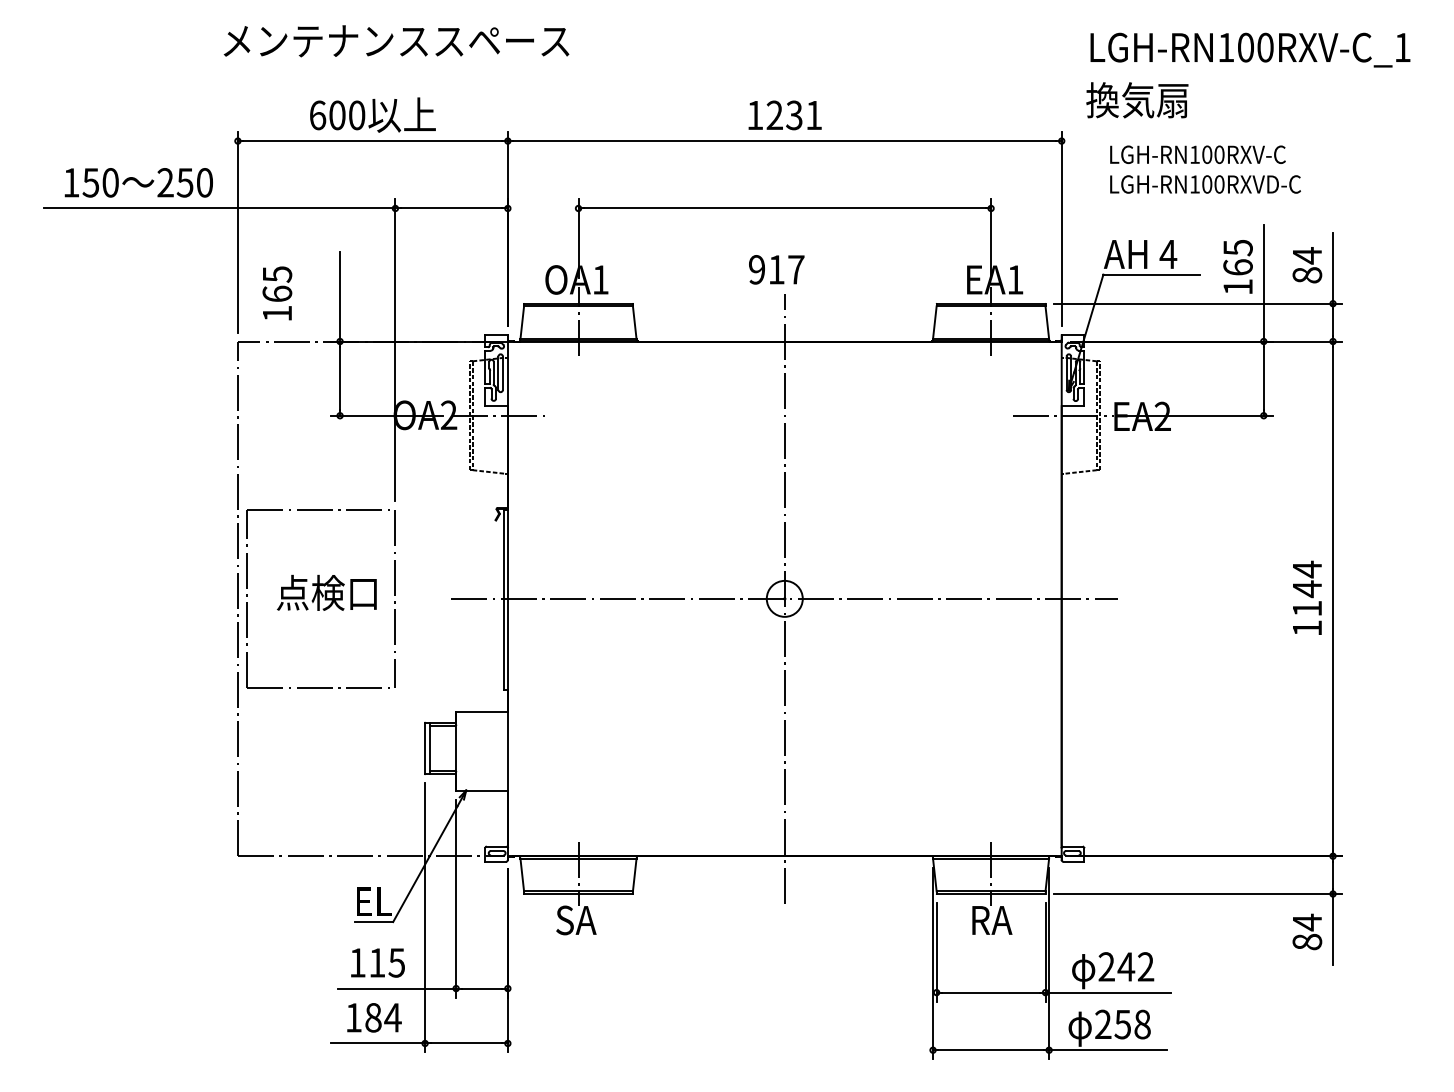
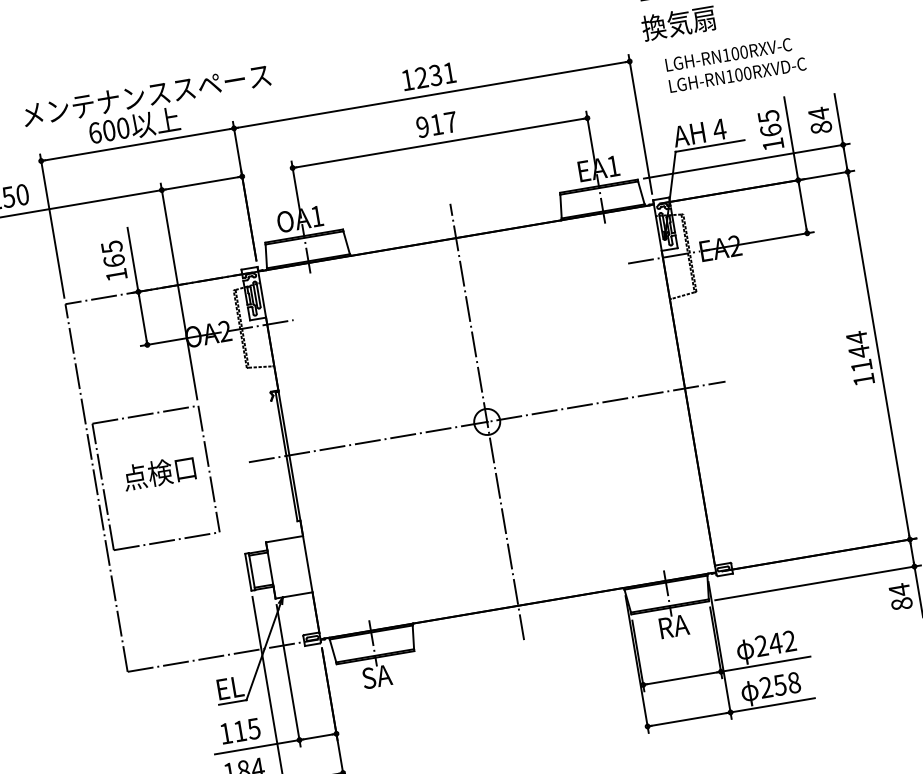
text: (396, 41) -> (146, 95), moved
text: (776, 269) -> (436, 124), moved
text: (277, 293) -> (114, 260), moved

